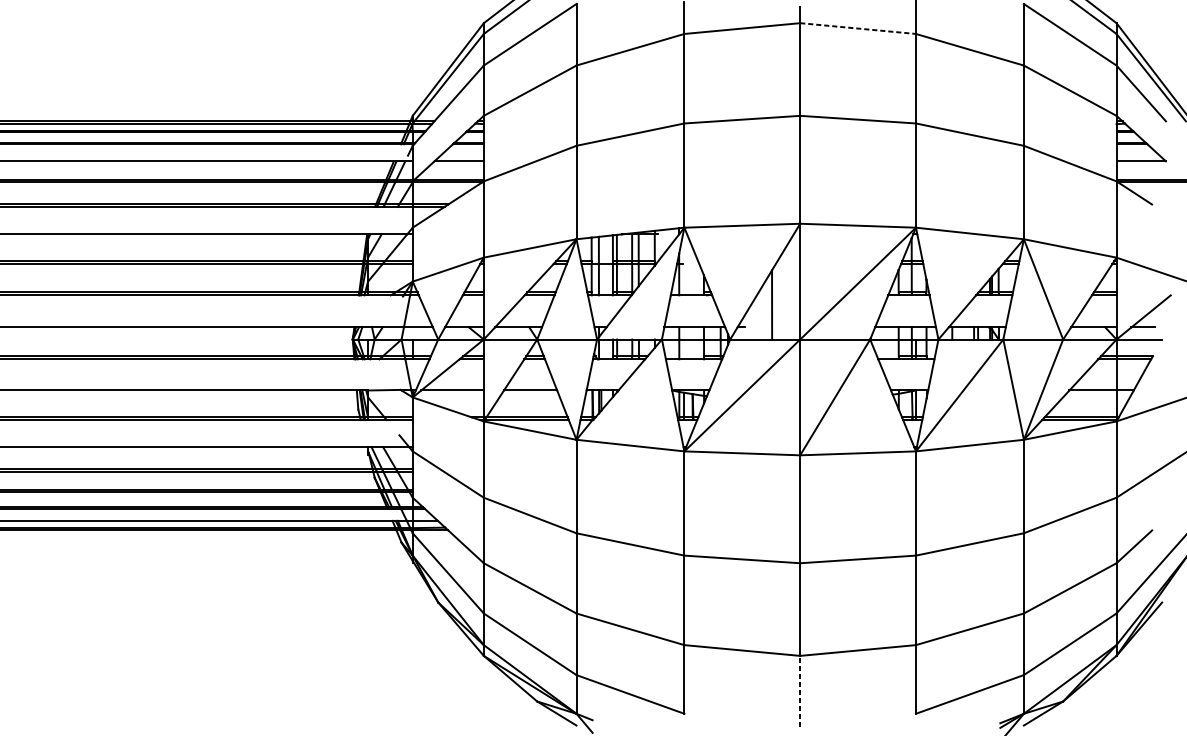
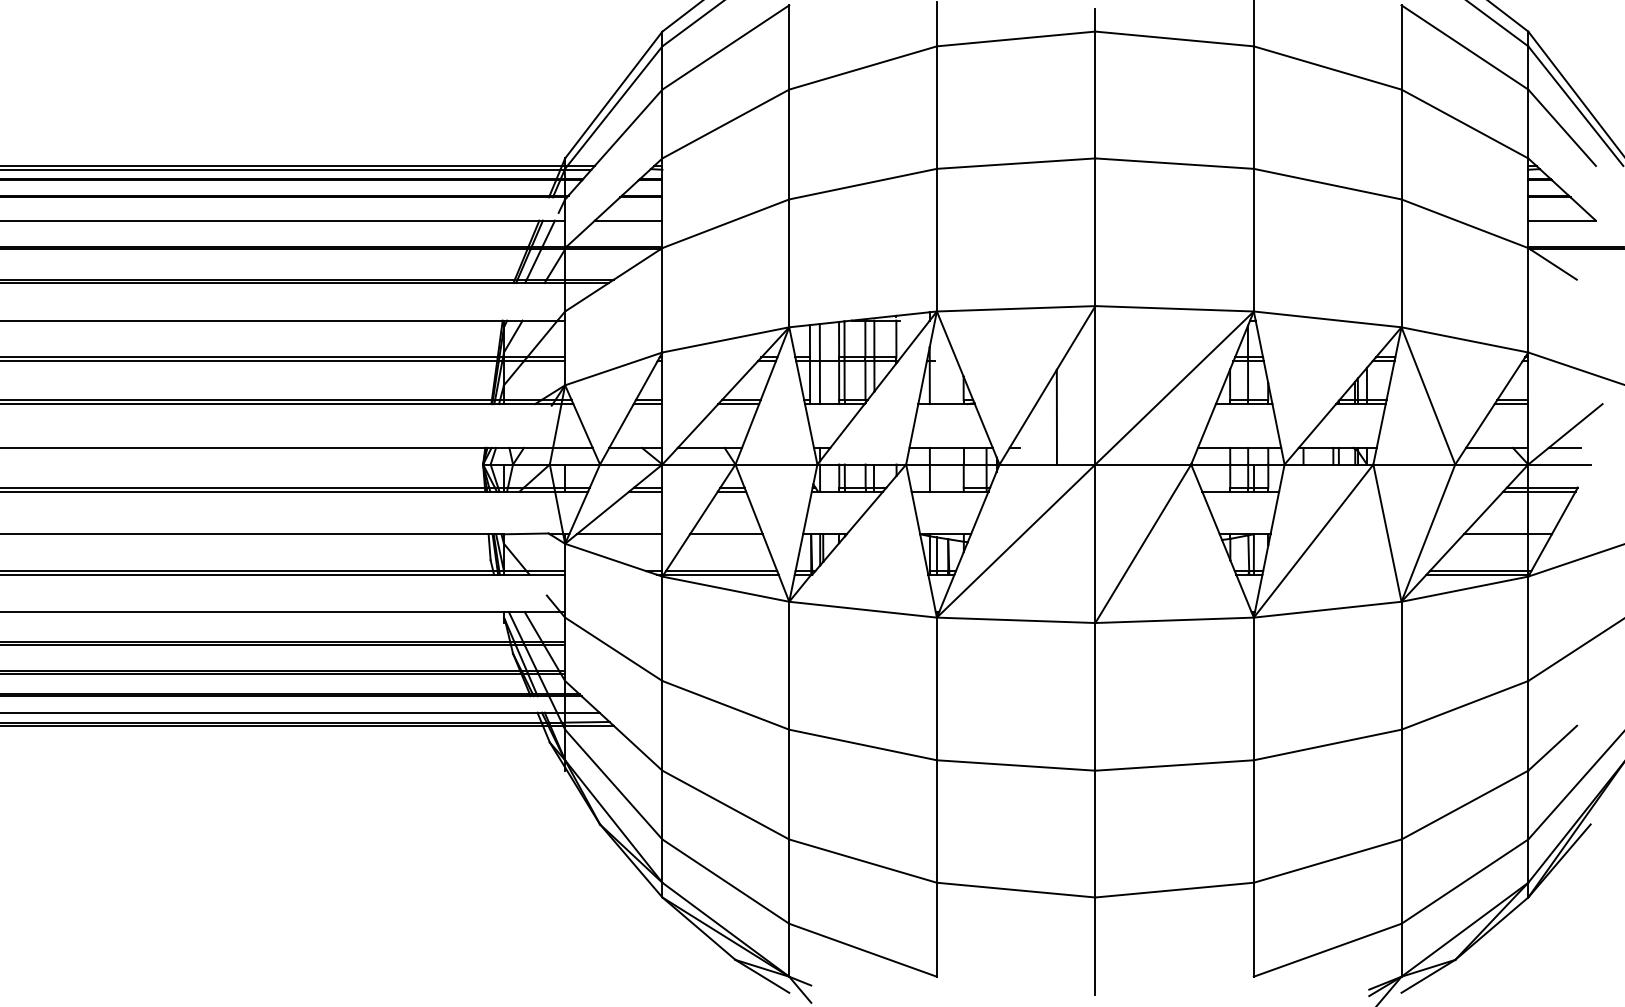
line: (858, 28) -> (1174, 38), dashed -> solid
line: (800, 691) -> (1095, 946), dashed -> solid

